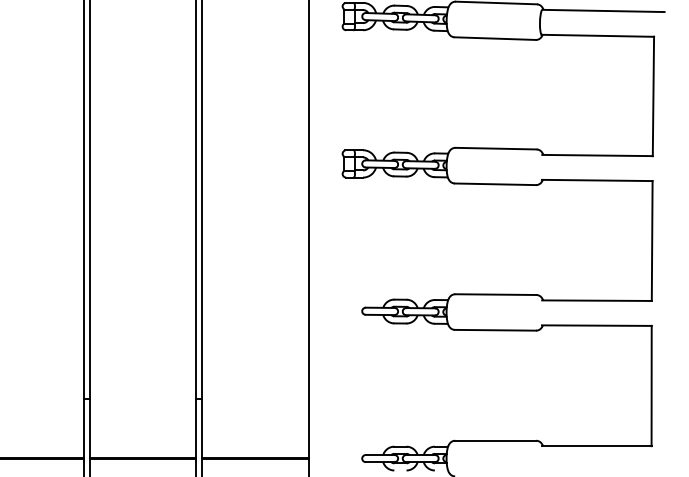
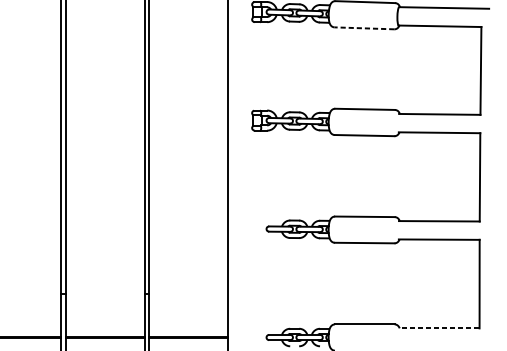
line: (495, 38) -> (364, 28), solid -> dashed
line: (596, 446) -> (439, 328), solid -> dashed

